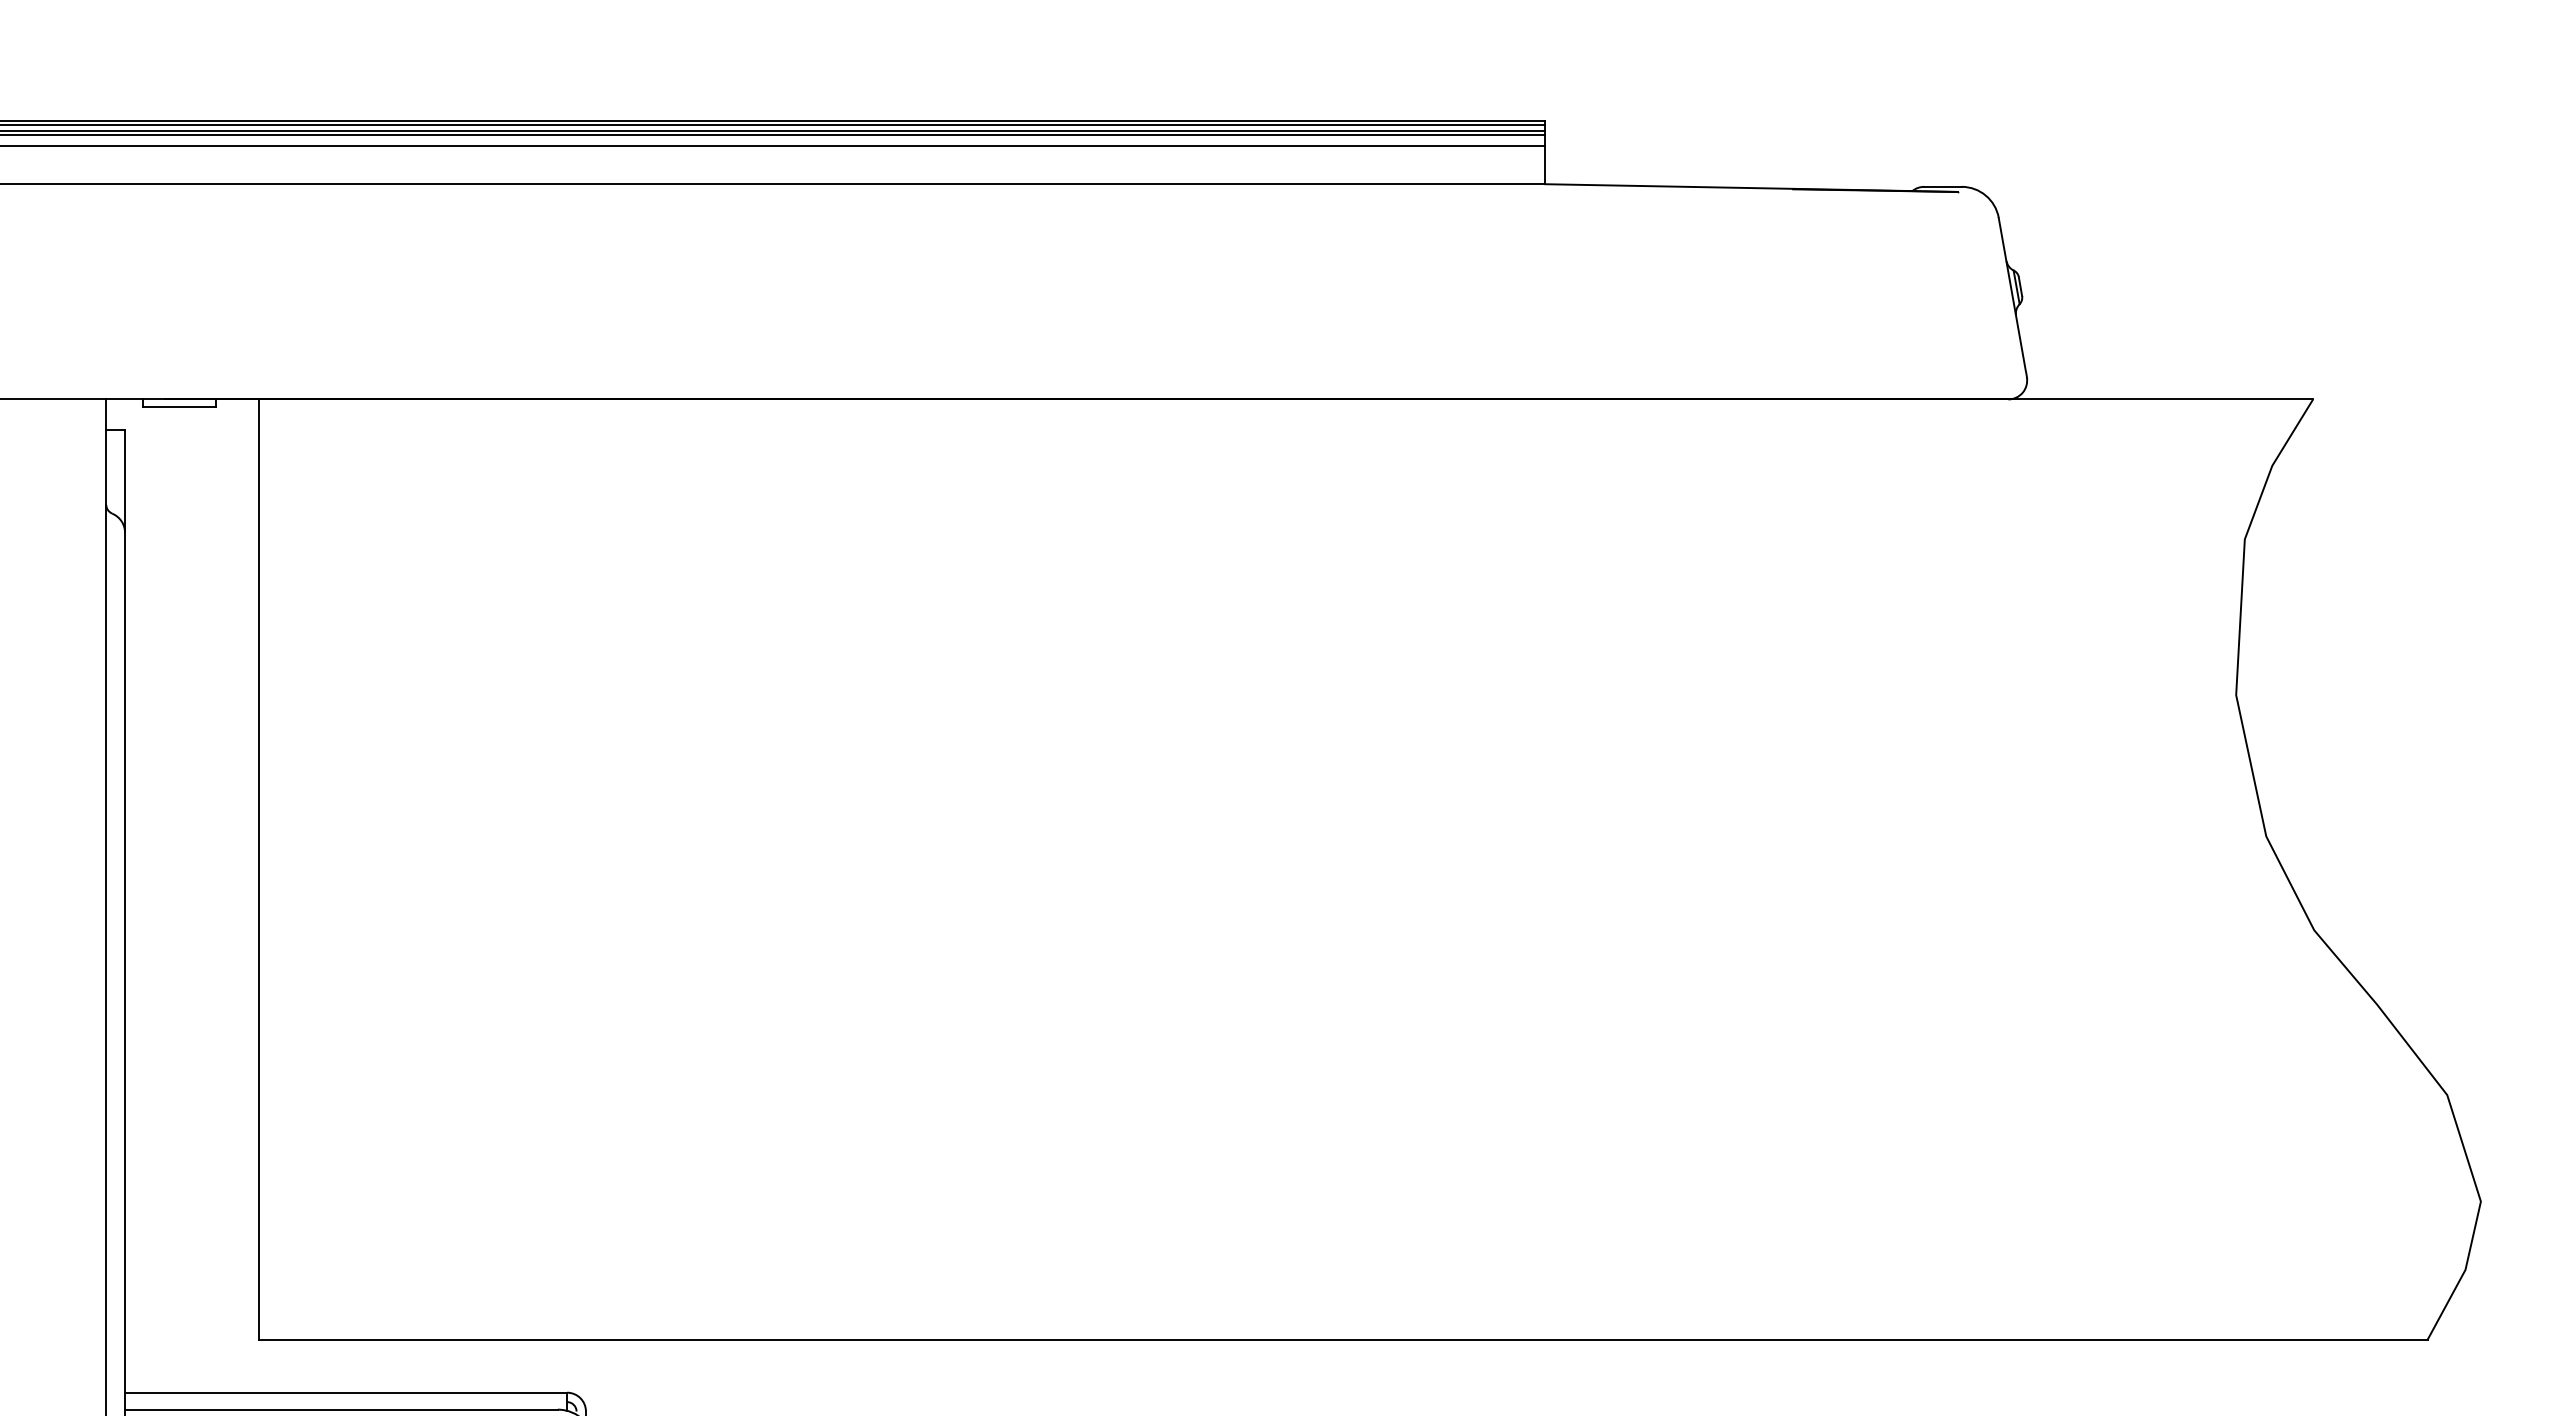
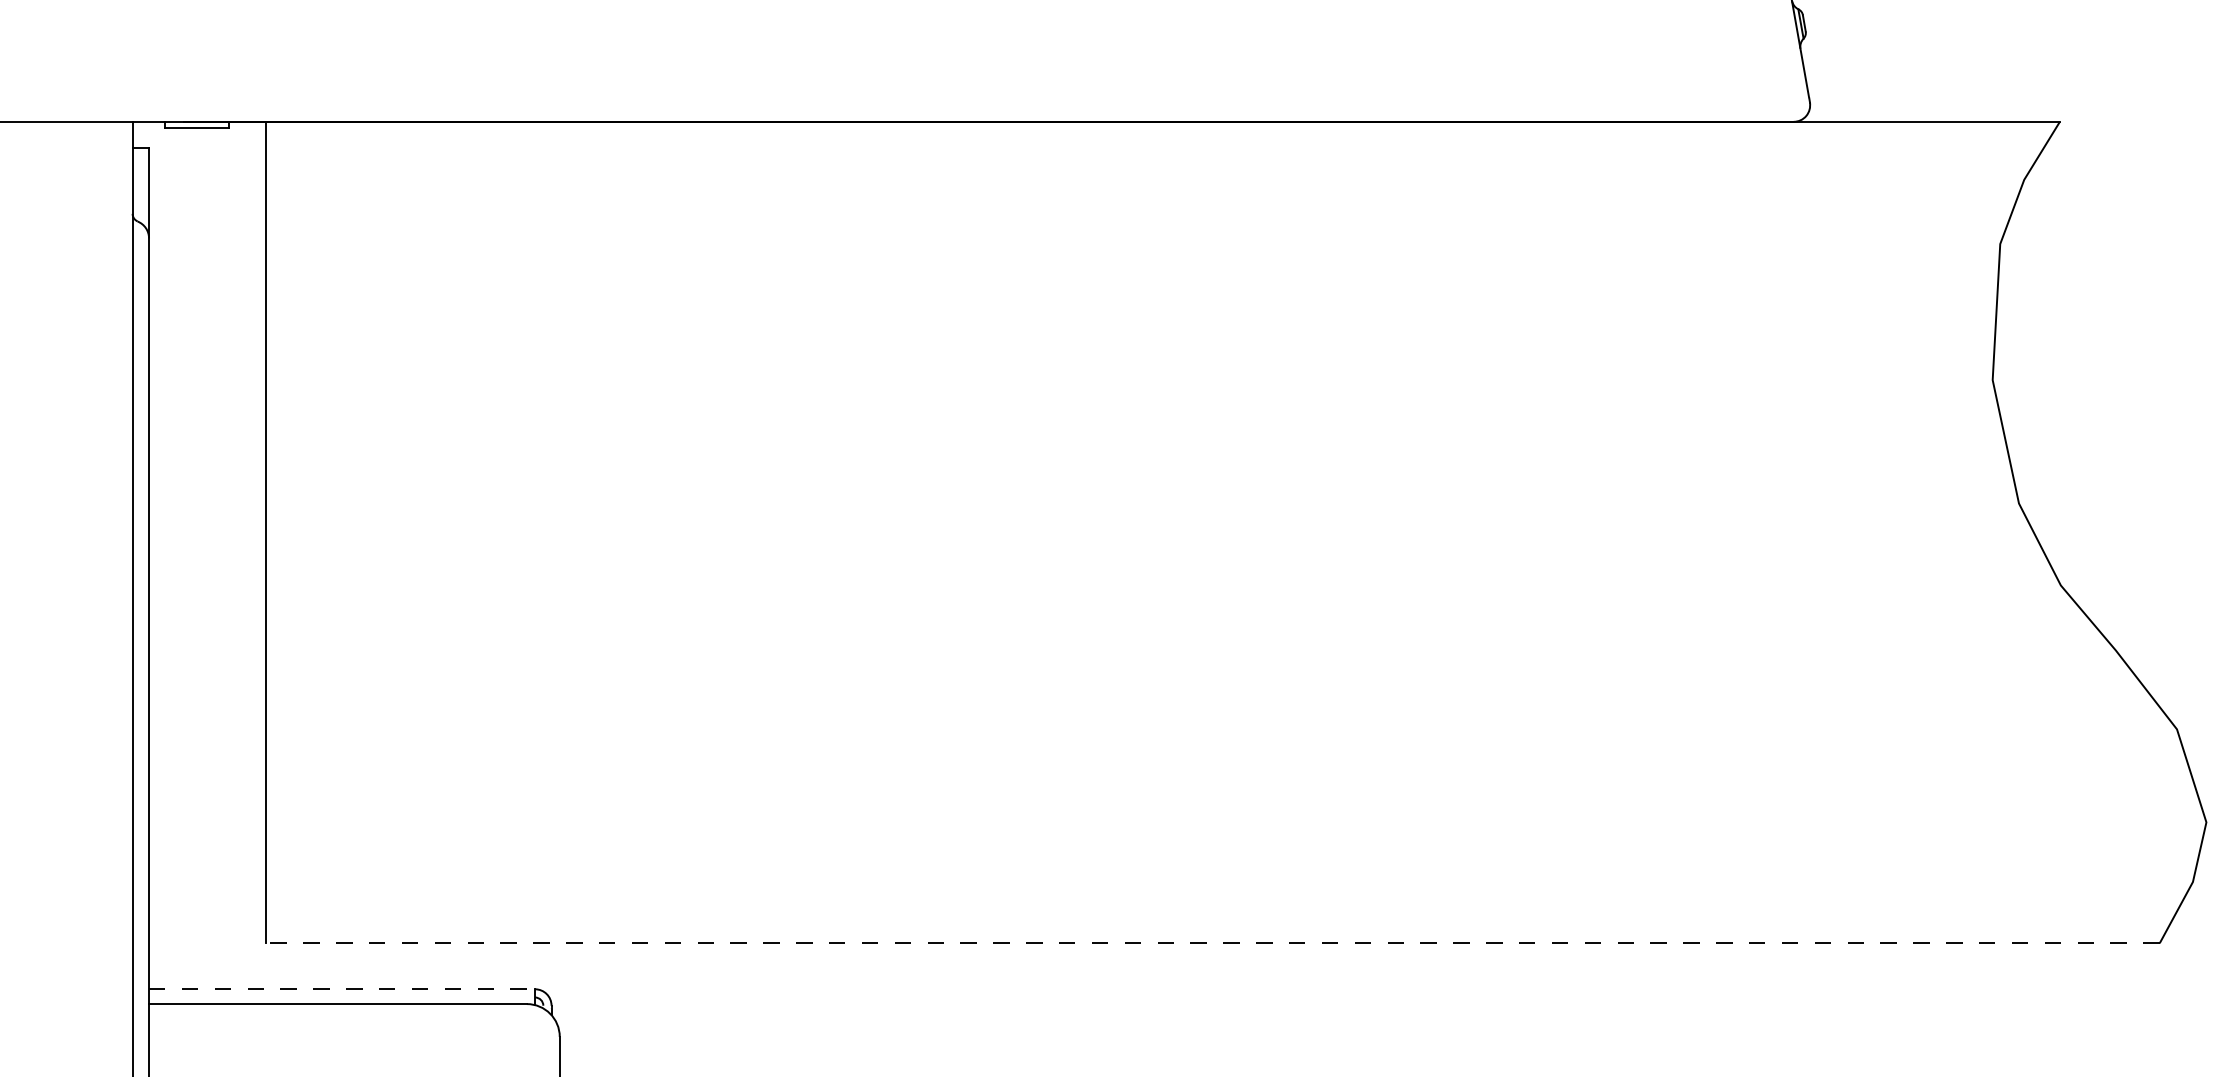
line: (1342, 1340) -> (1212, 943), solid -> dashed
line: (346, 1392) -> (342, 989), solid -> dashed

